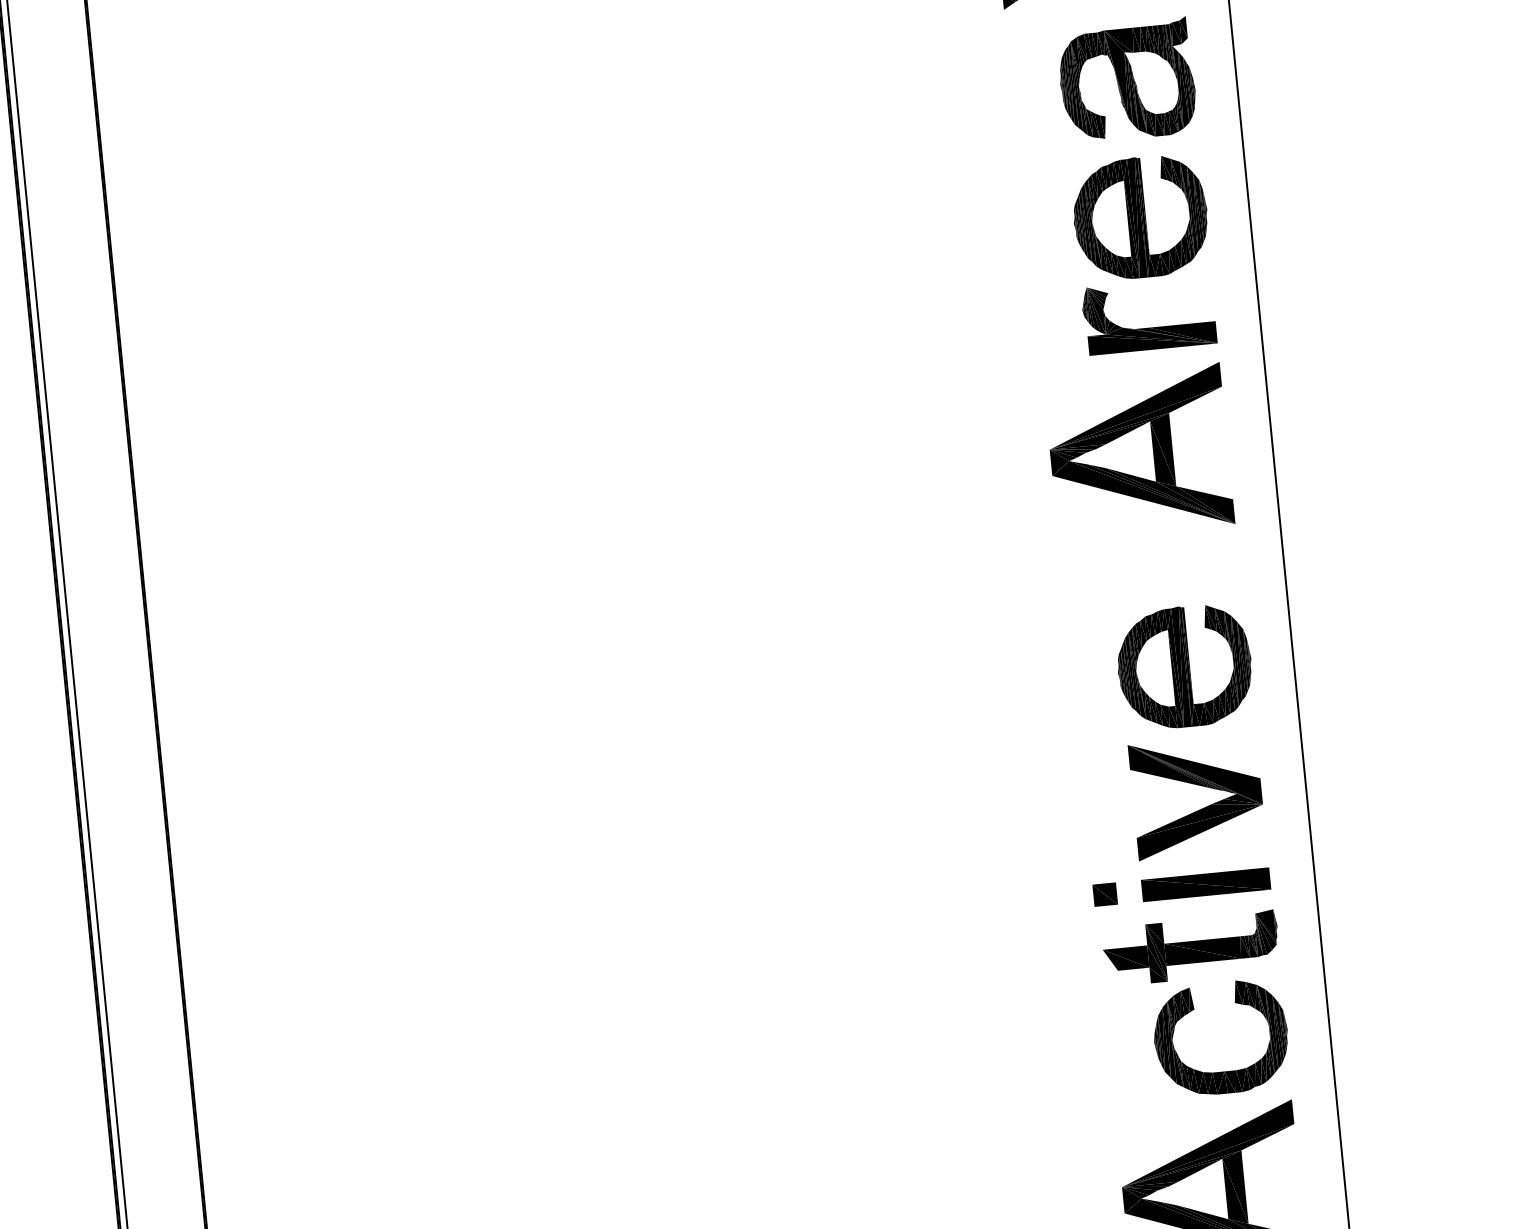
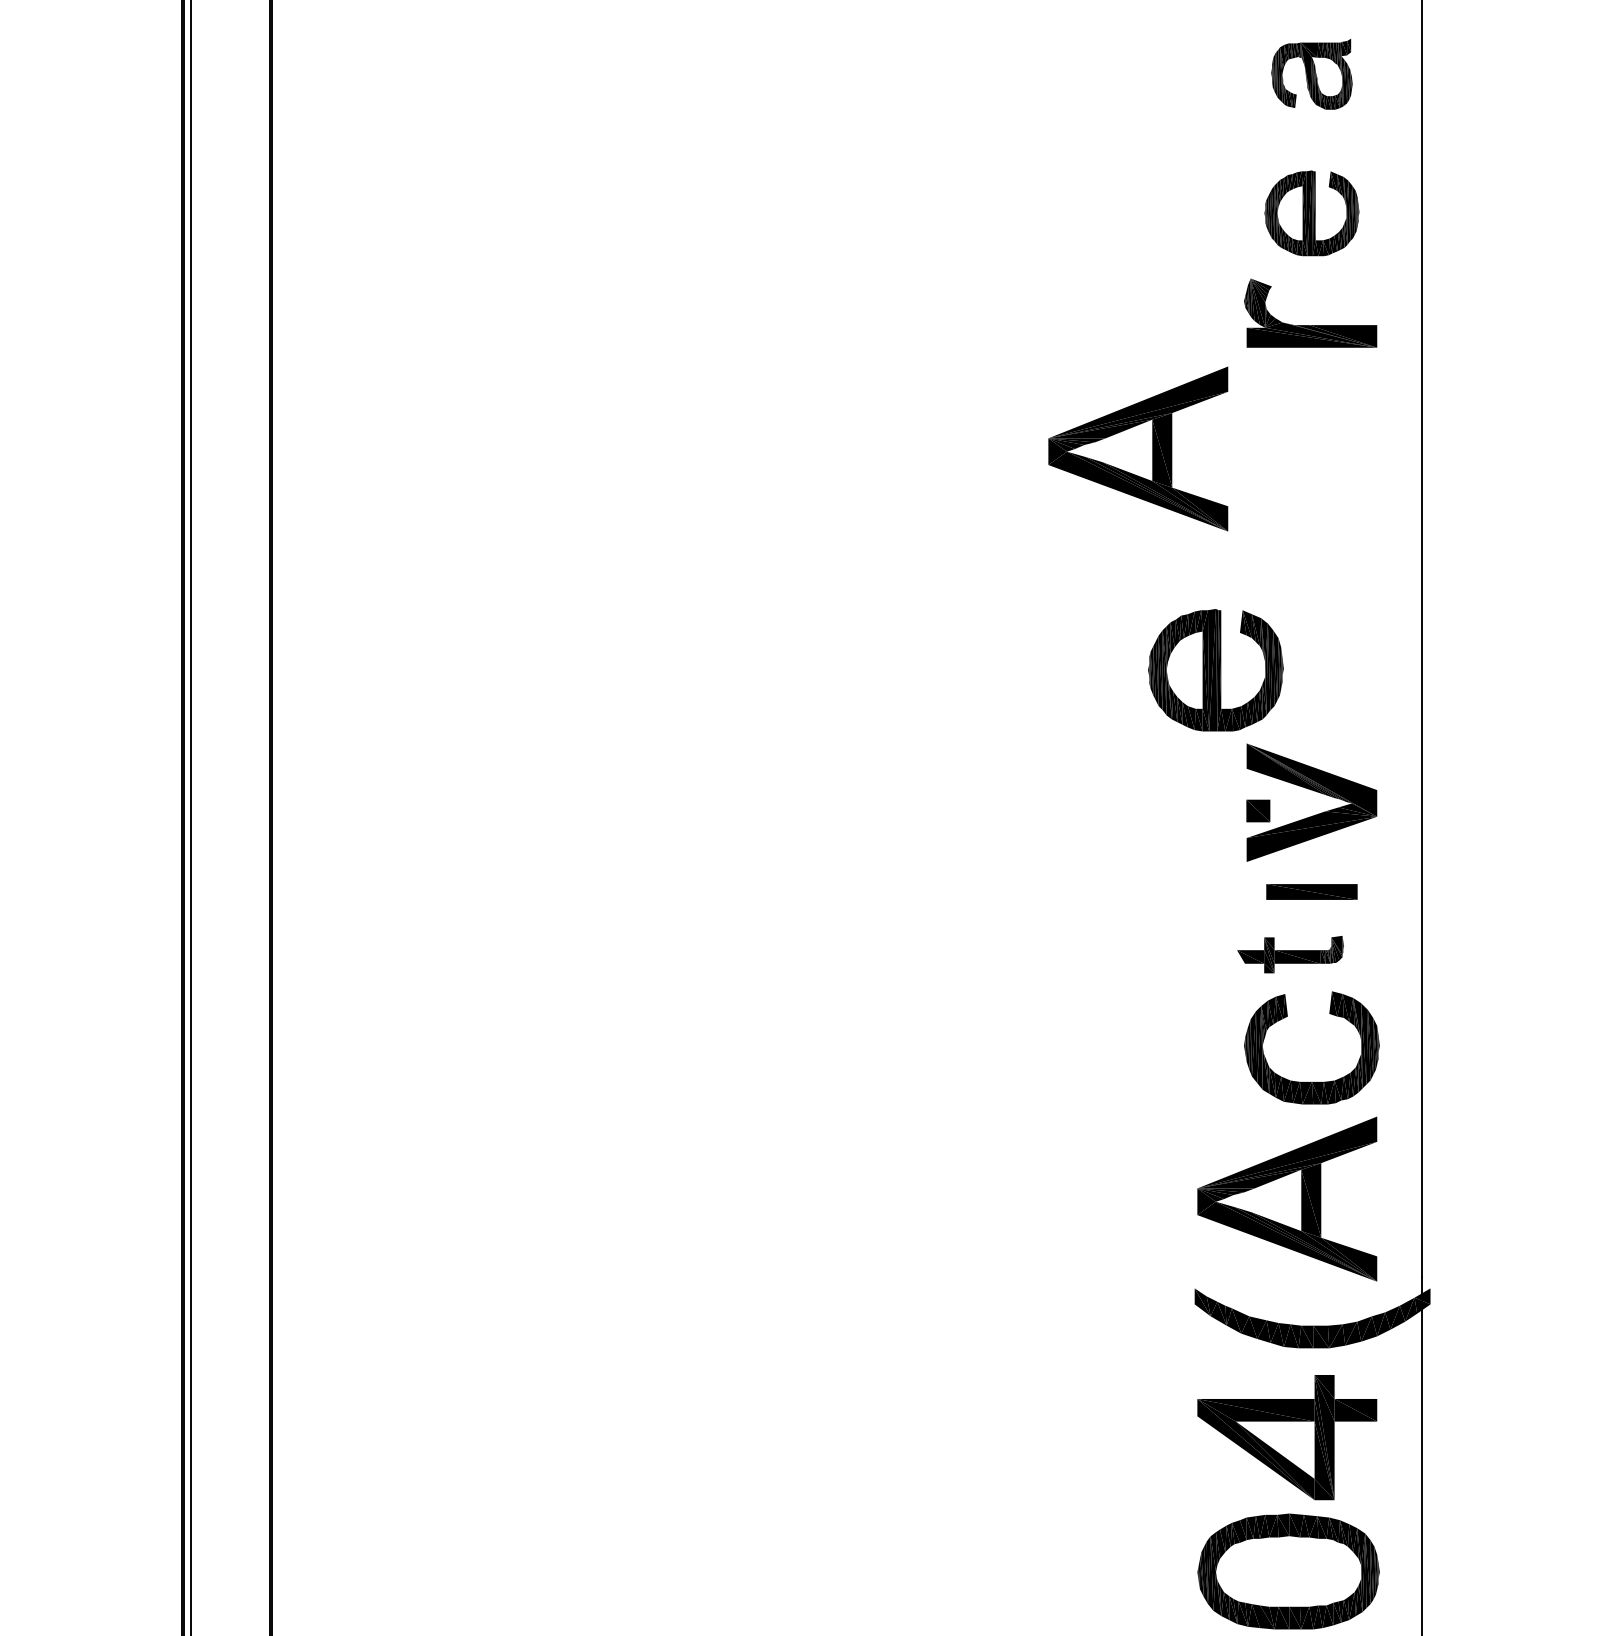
part: (1126, 81) -> (1311, 74), size x0.6
part: (1140, 217) -> (1311, 213), size x0.7
part: (1139, 451) -> (1138, 448), moved
part: (1184, 667) -> (1215, 670), moved
part: (1205, 884) -> (1311, 891), size x0.7
part: (1105, 894) -> (1258, 810), moved
part: (1191, 948) -> (1290, 954), size x0.6

